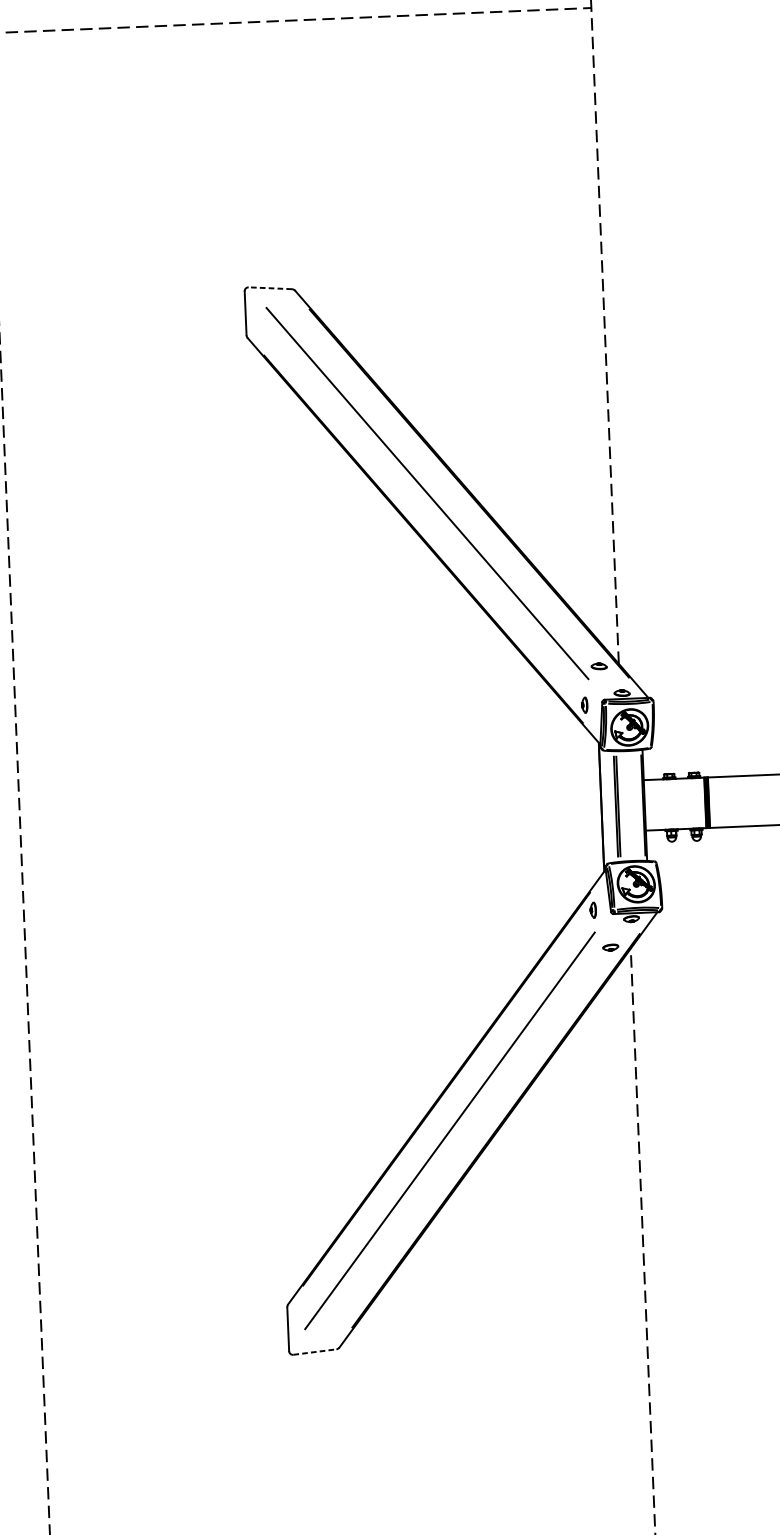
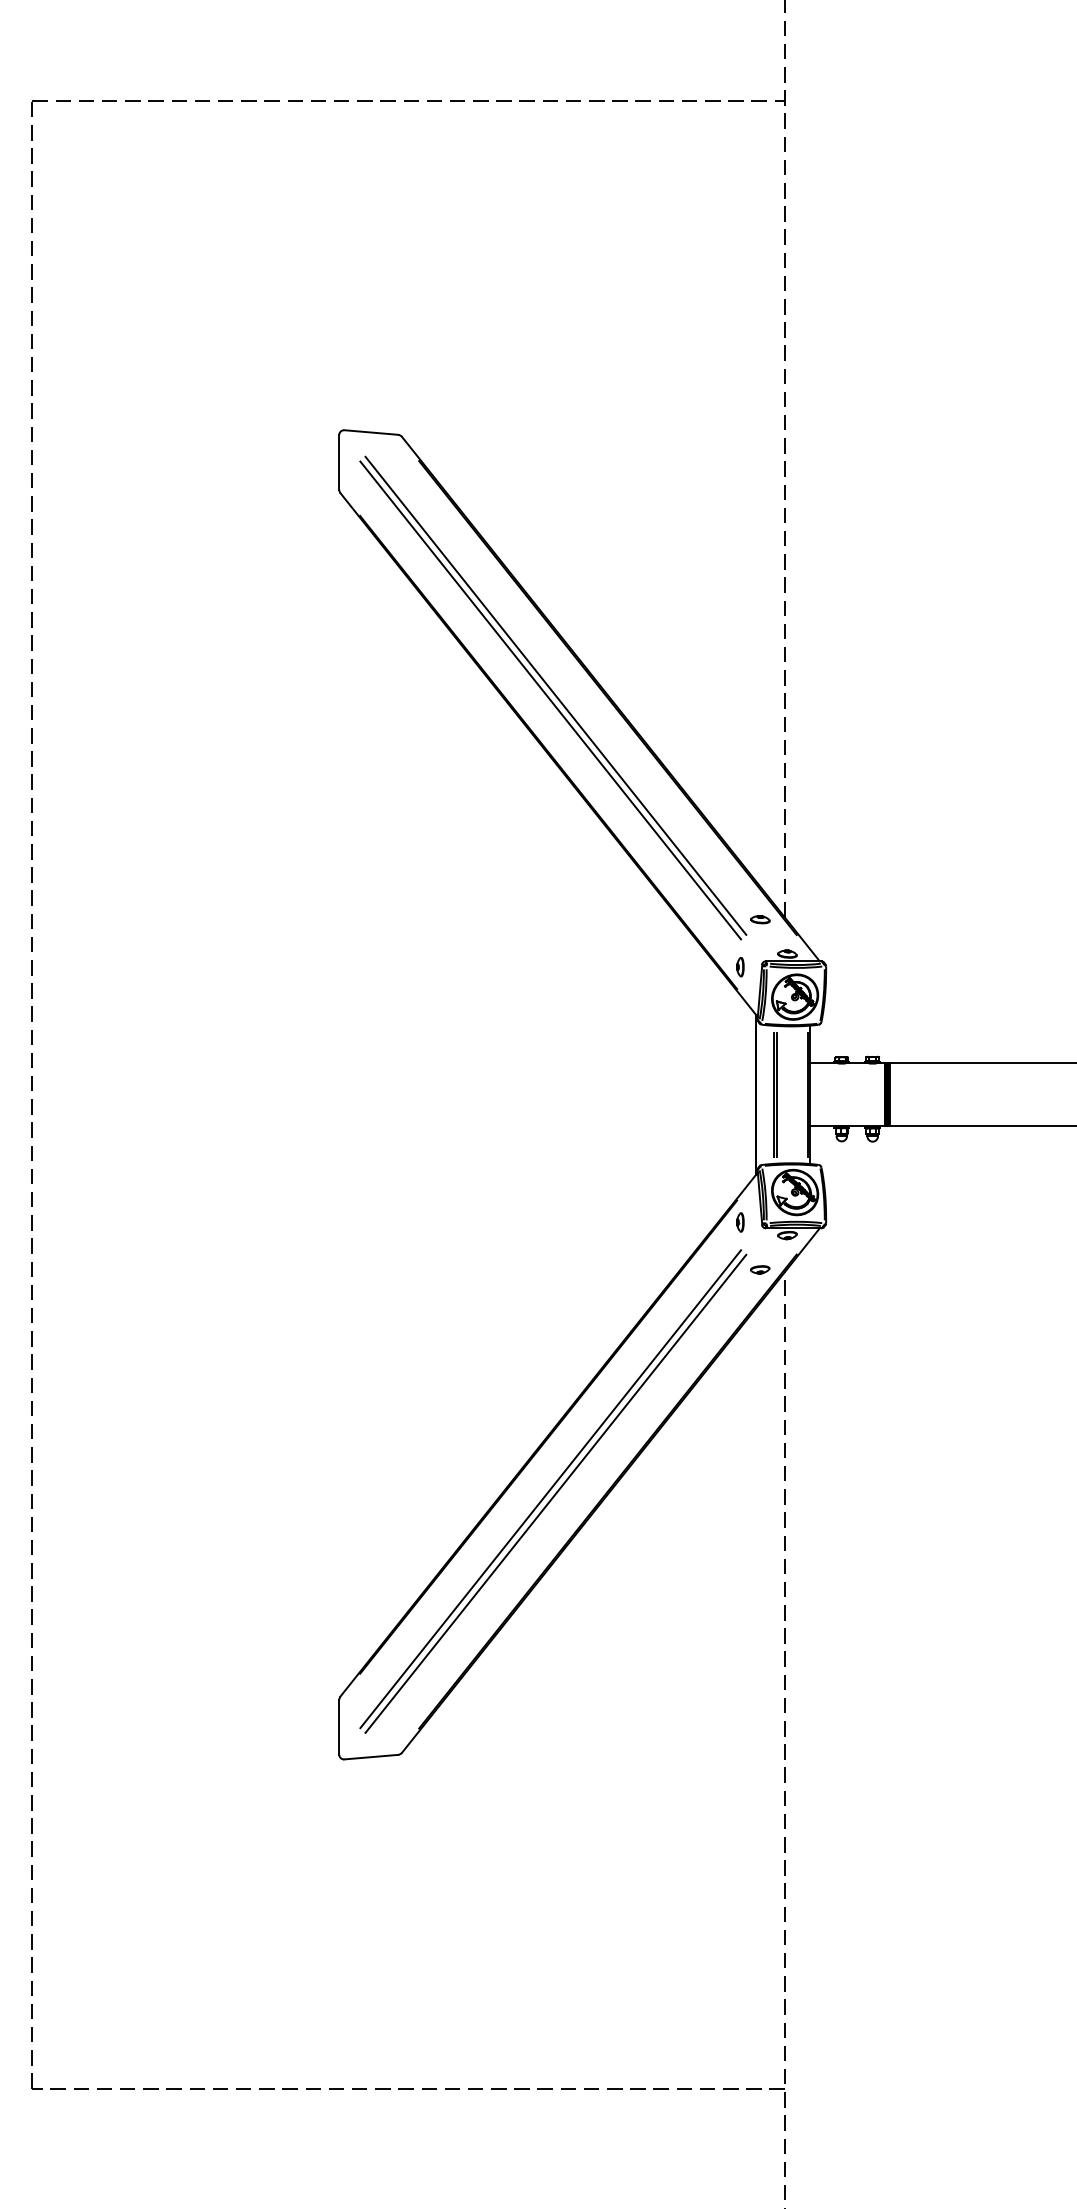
line: (270, 288) -> (371, 432), dashed -> solid
line: (423, 497) -> (550, 700), added
line: (454, 1134) -> (555, 1493), added
line: (315, 1352) -> (371, 1757), dashed -> solid

